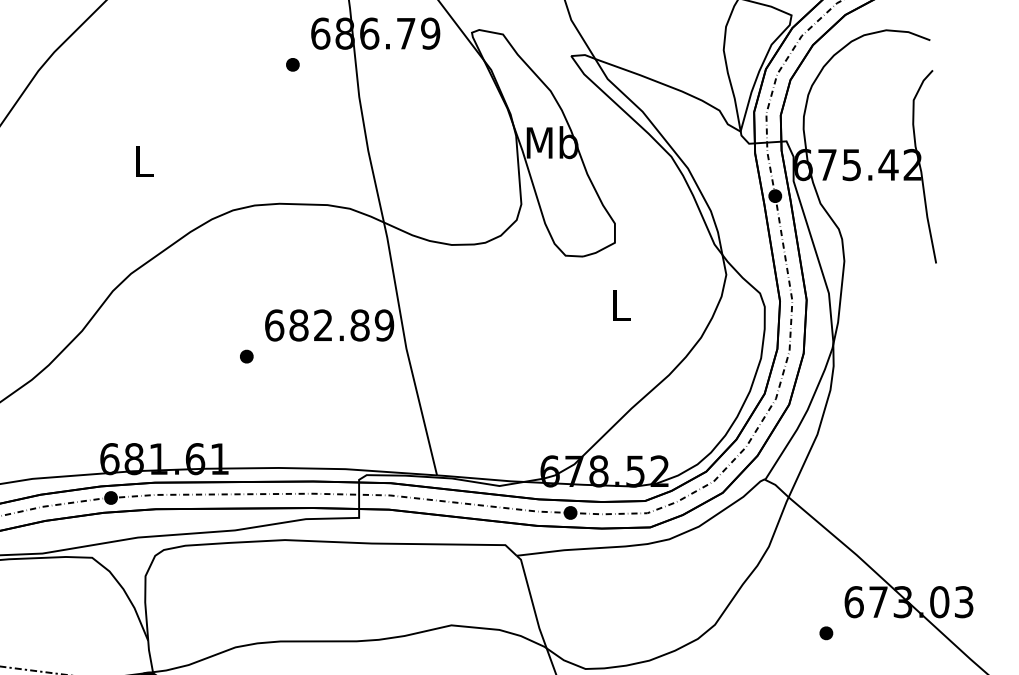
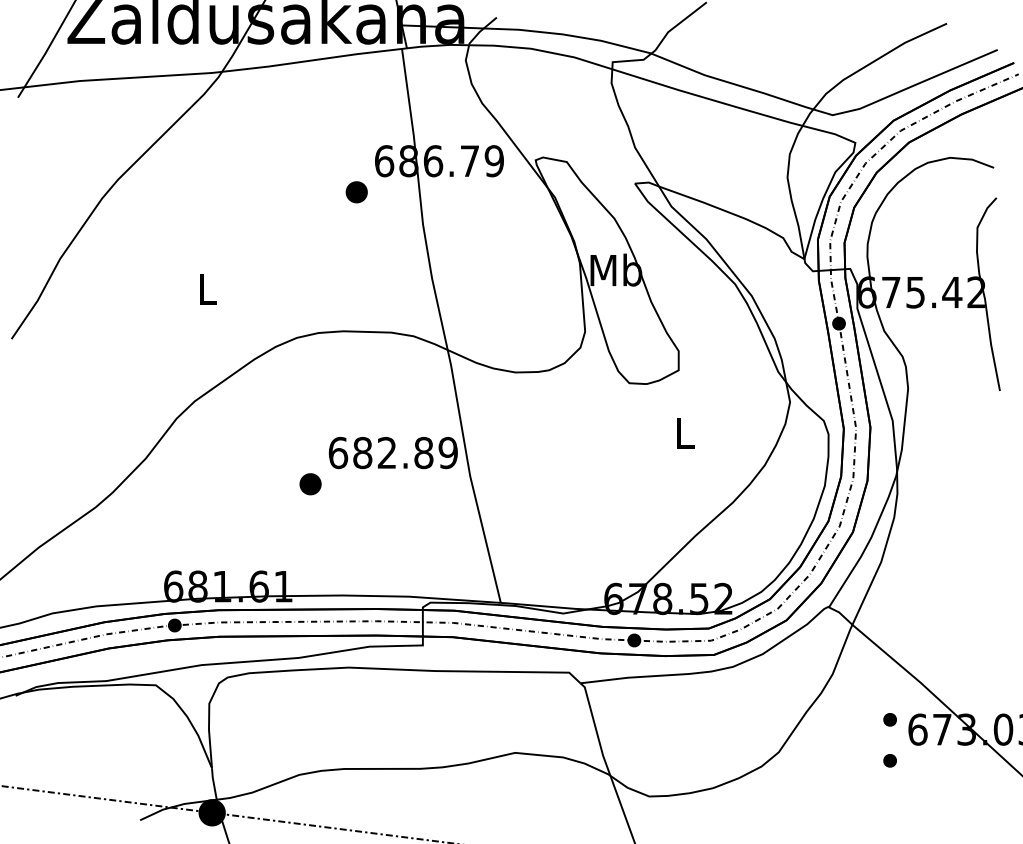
part: (292, 64) -> (356, 192), size x1.6
part: (246, 355) -> (310, 483), size x1.6
part: (825, 591) -> (889, 719), added

